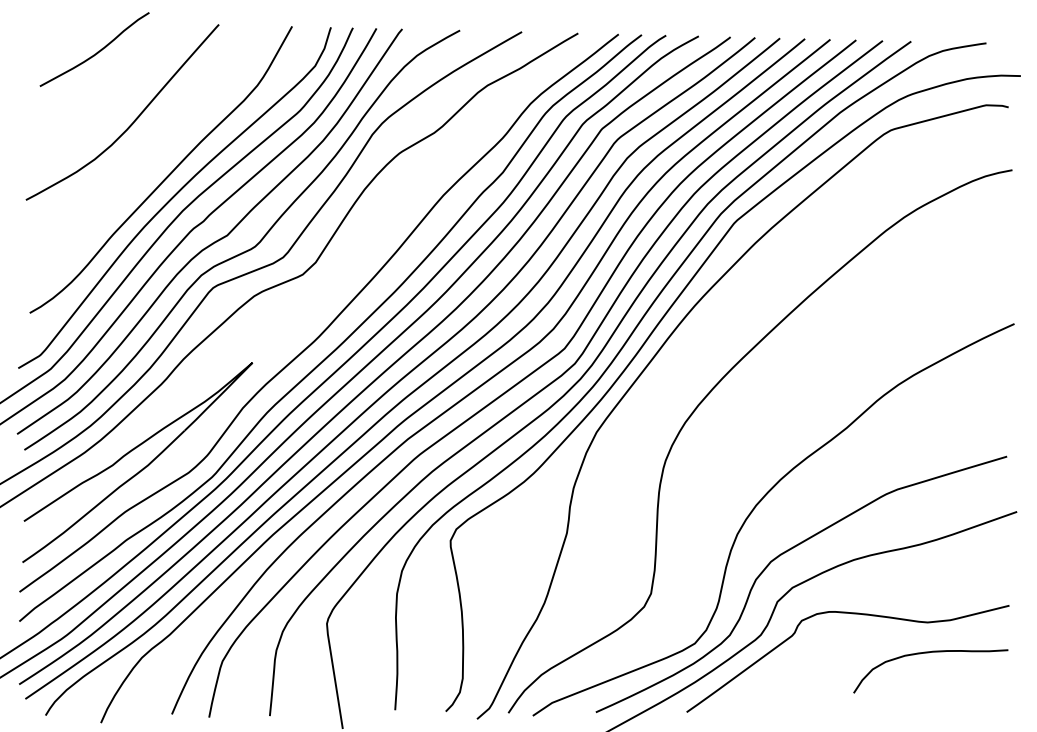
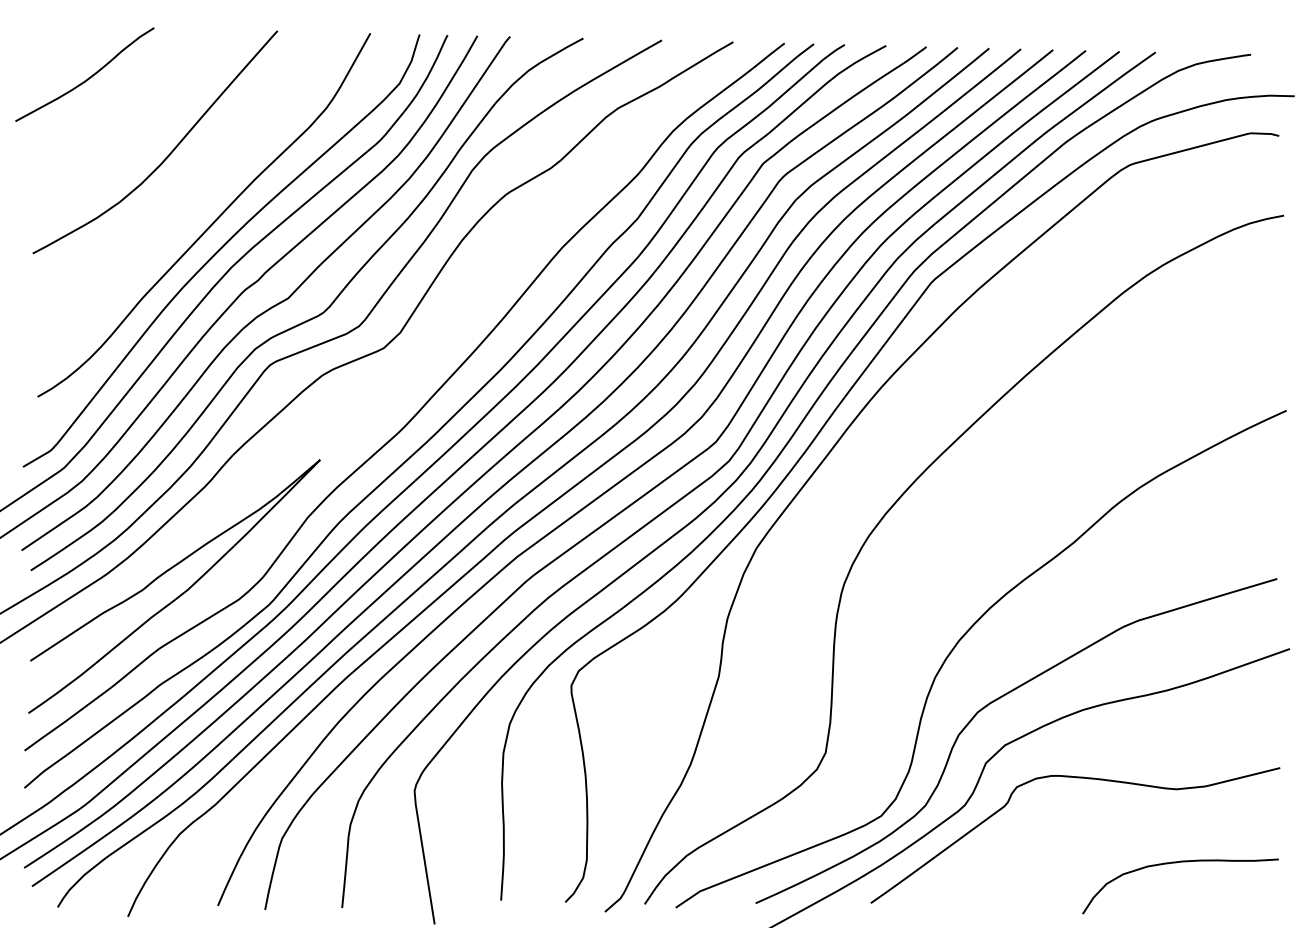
curve: (97, 51) -> (88, 77), moved
curve: (927, 653) -> (1176, 863), moved

